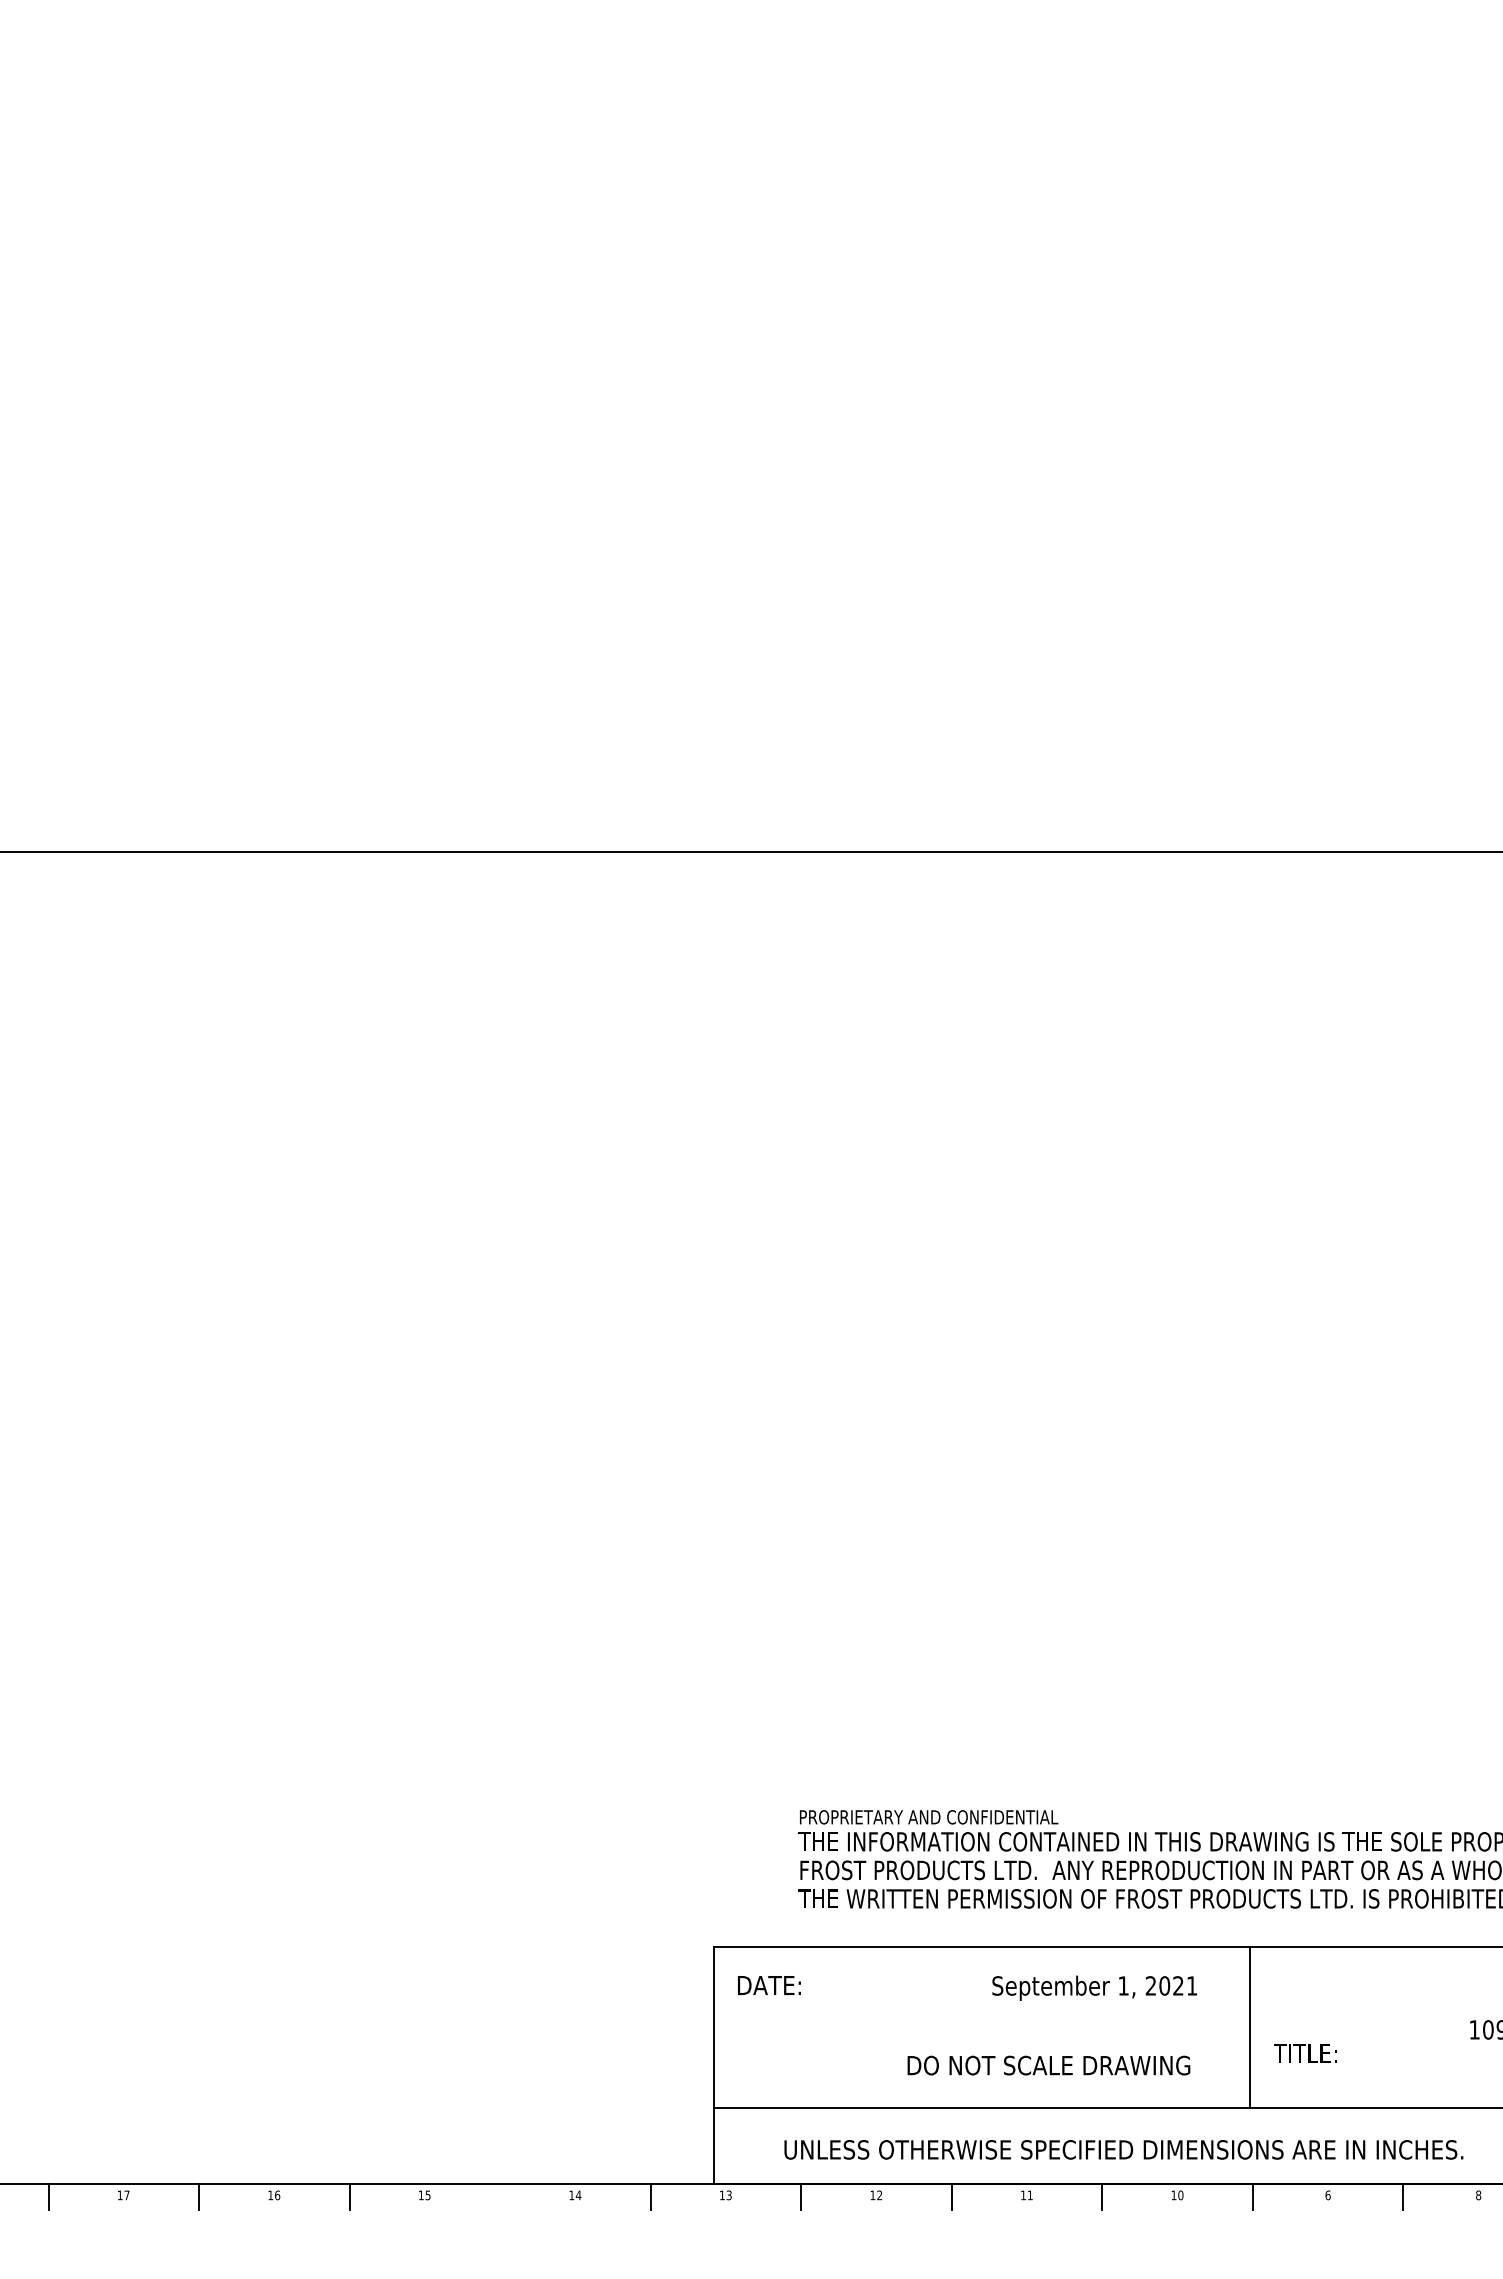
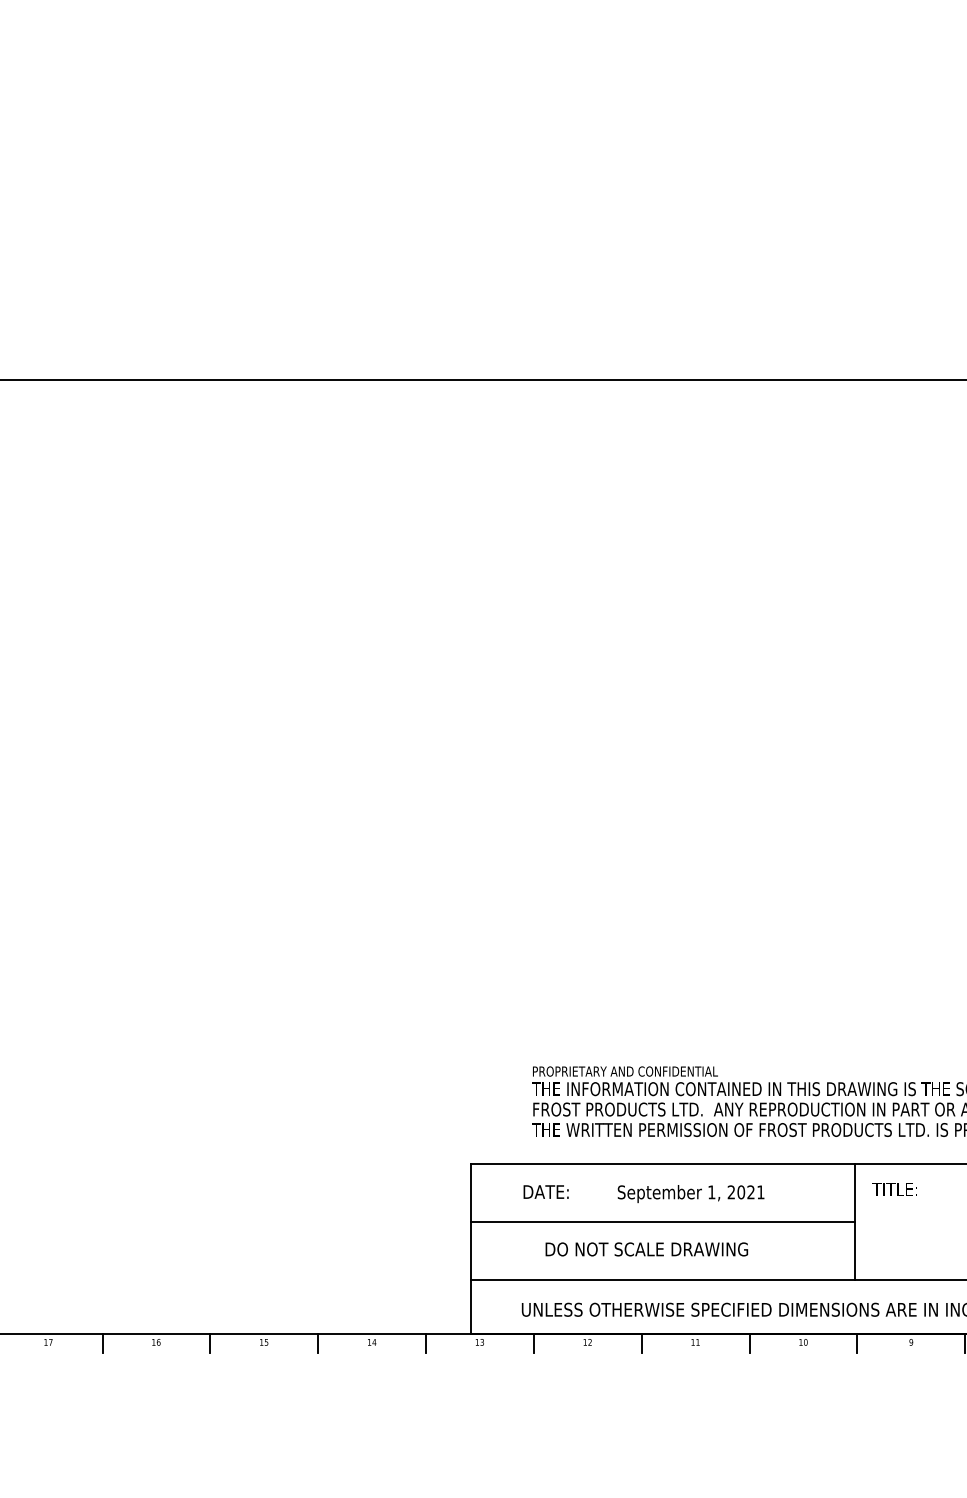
text: (769, 1985) -> (546, 1192), moved
text: (1094, 1987) -> (690, 1193), moved
line: (981, 2027) -> (663, 1222), added
text: (1305, 2053) -> (895, 1189), moved
text: (1048, 2065) -> (646, 1249), moved
text: (1327, 2195) -> (910, 1342), 6 -> 9
line: (500, 2196) -> (318, 1343), added

